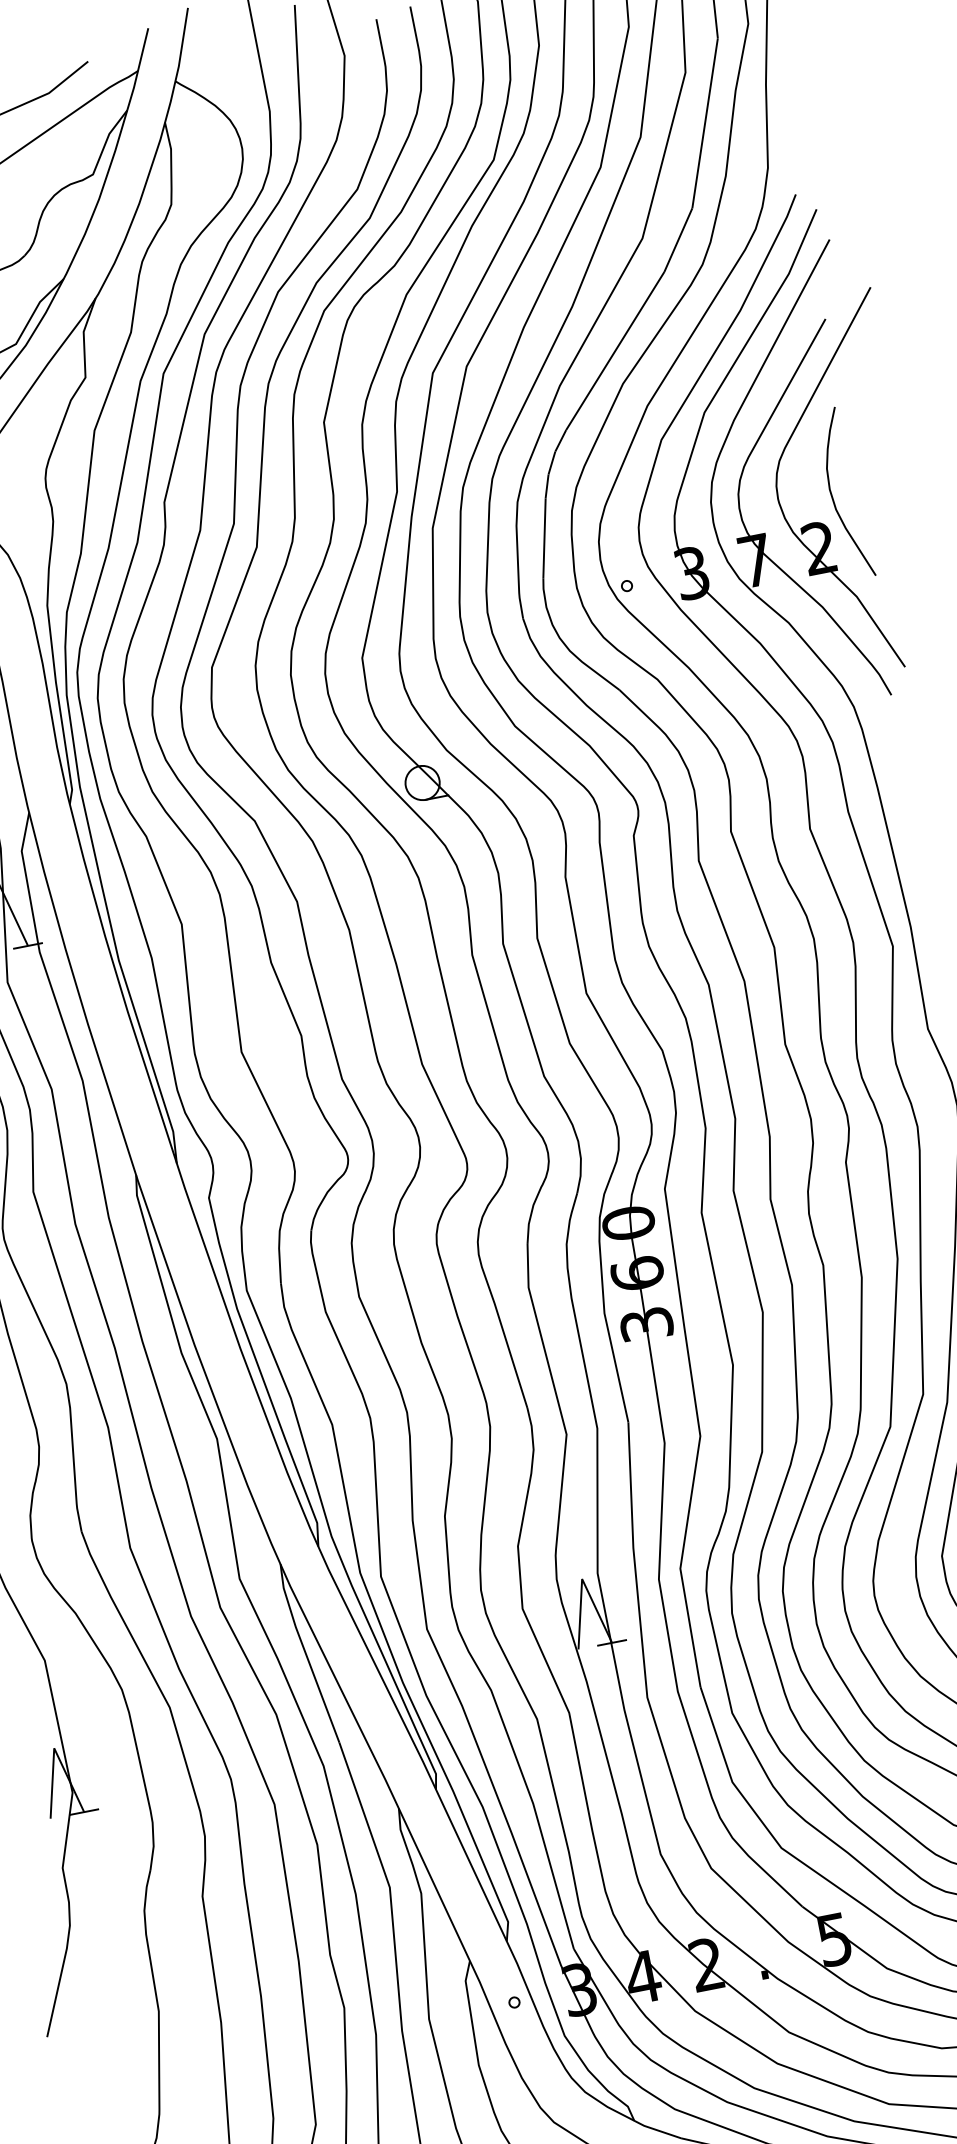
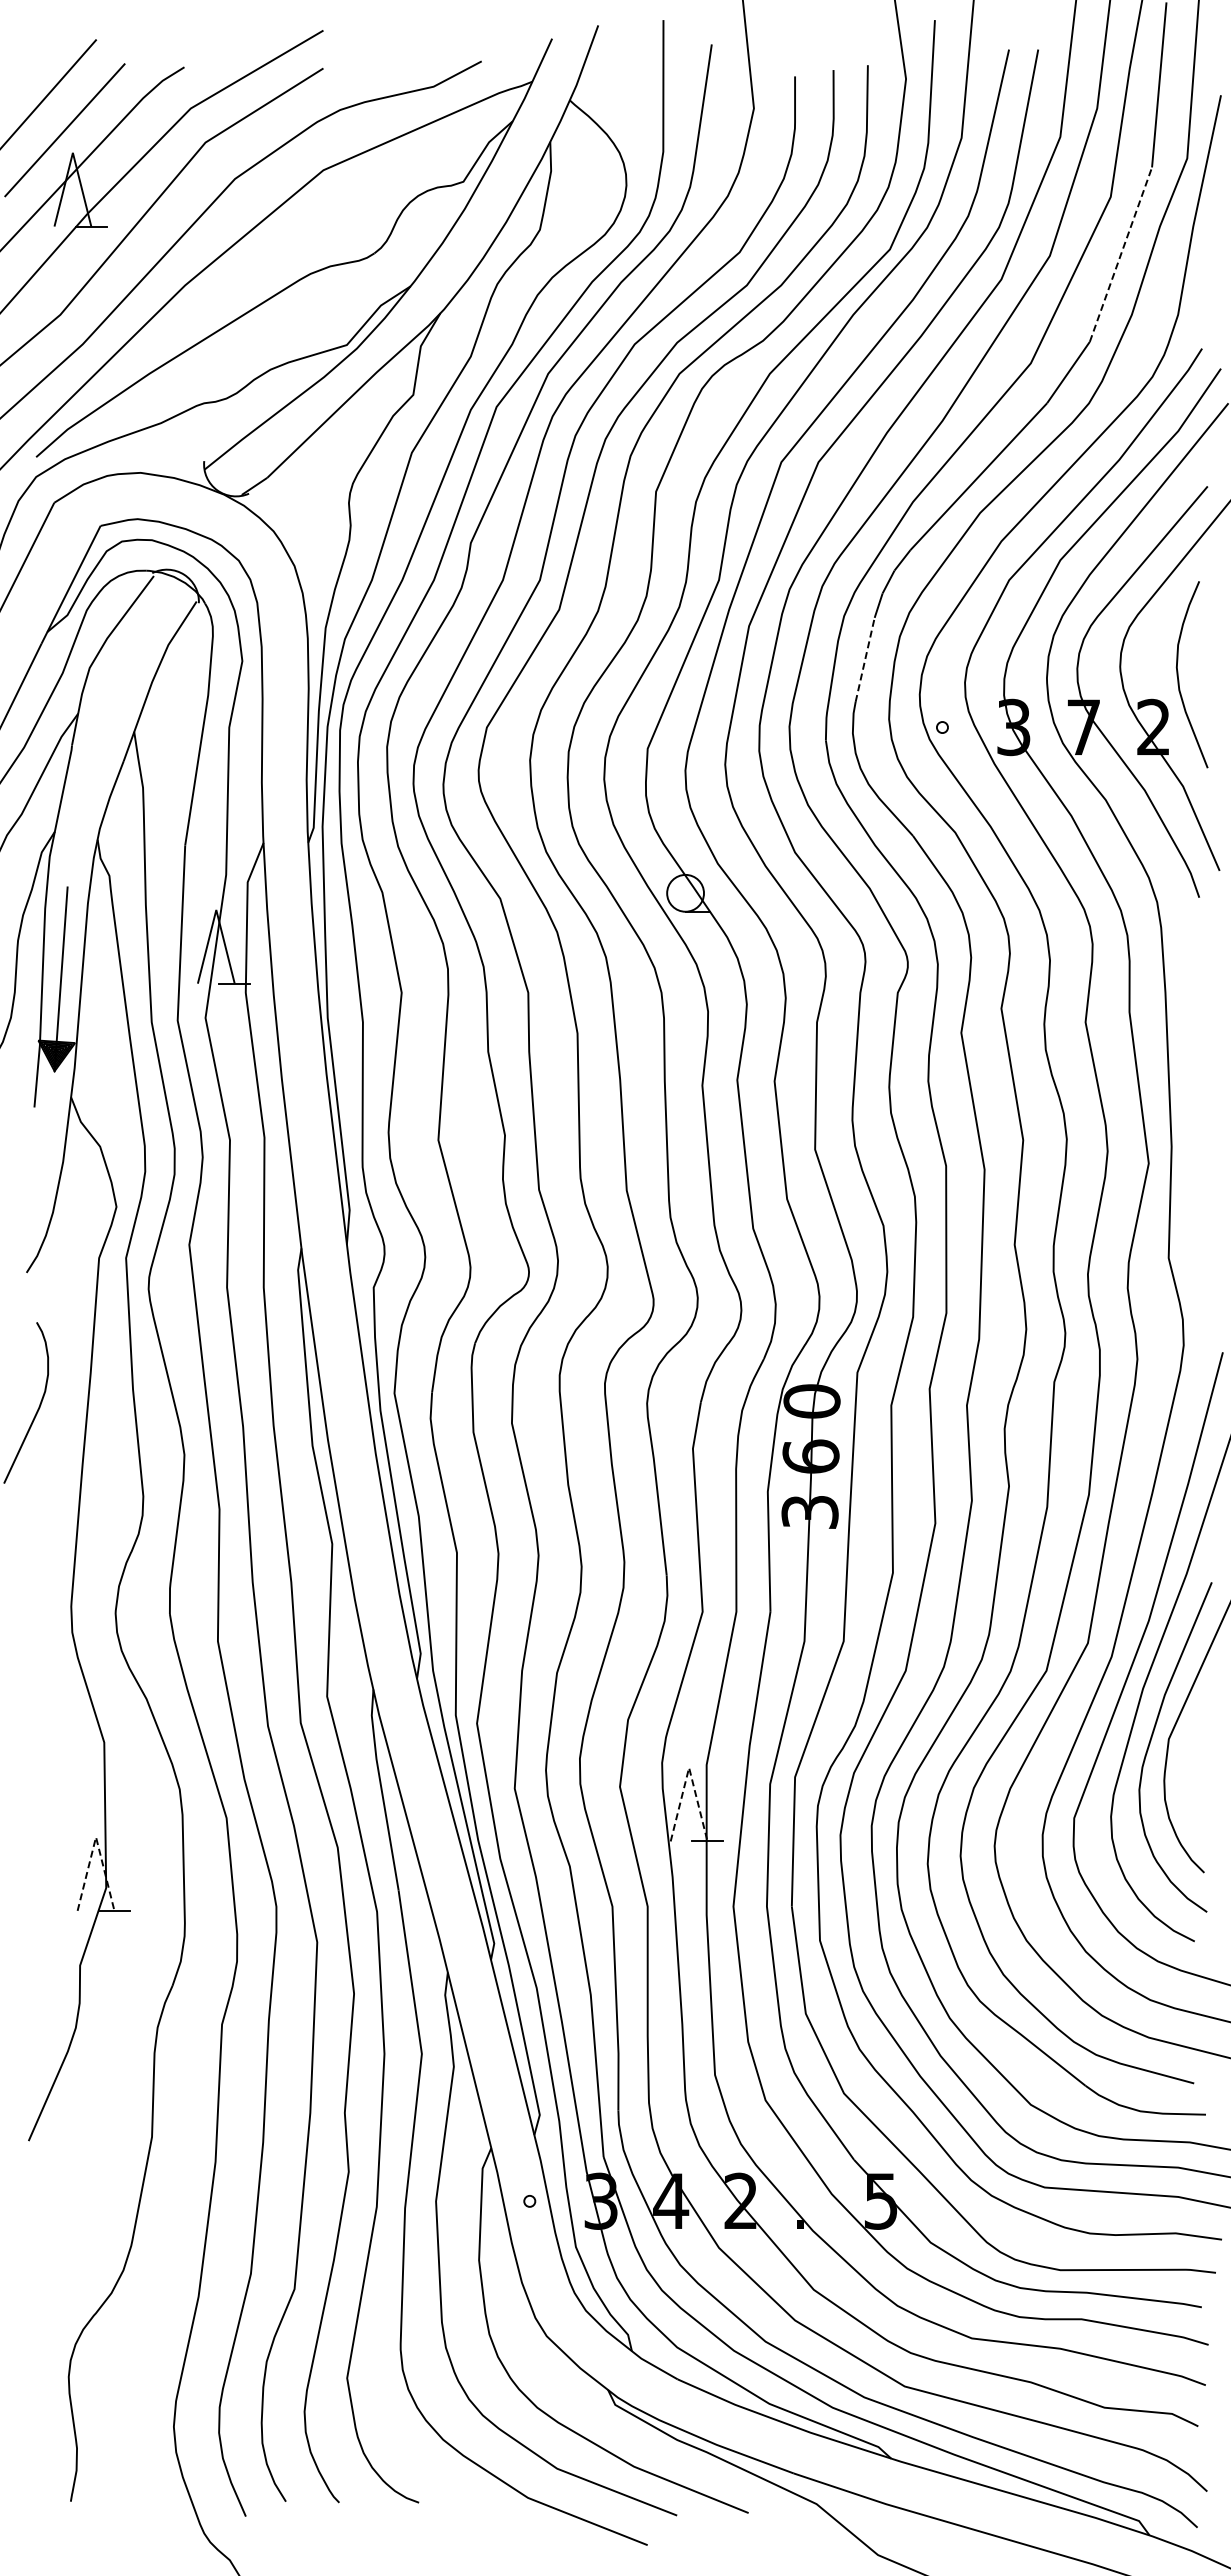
line: (704, 123) -> (1120, 254), solid -> dashed
line: (544, 537) -> (865, 659), solid -> dashed
line: (582, 1578) -> (689, 1767), solid -> dashed
line: (54, 1748) -> (96, 1837), solid -> dashed

